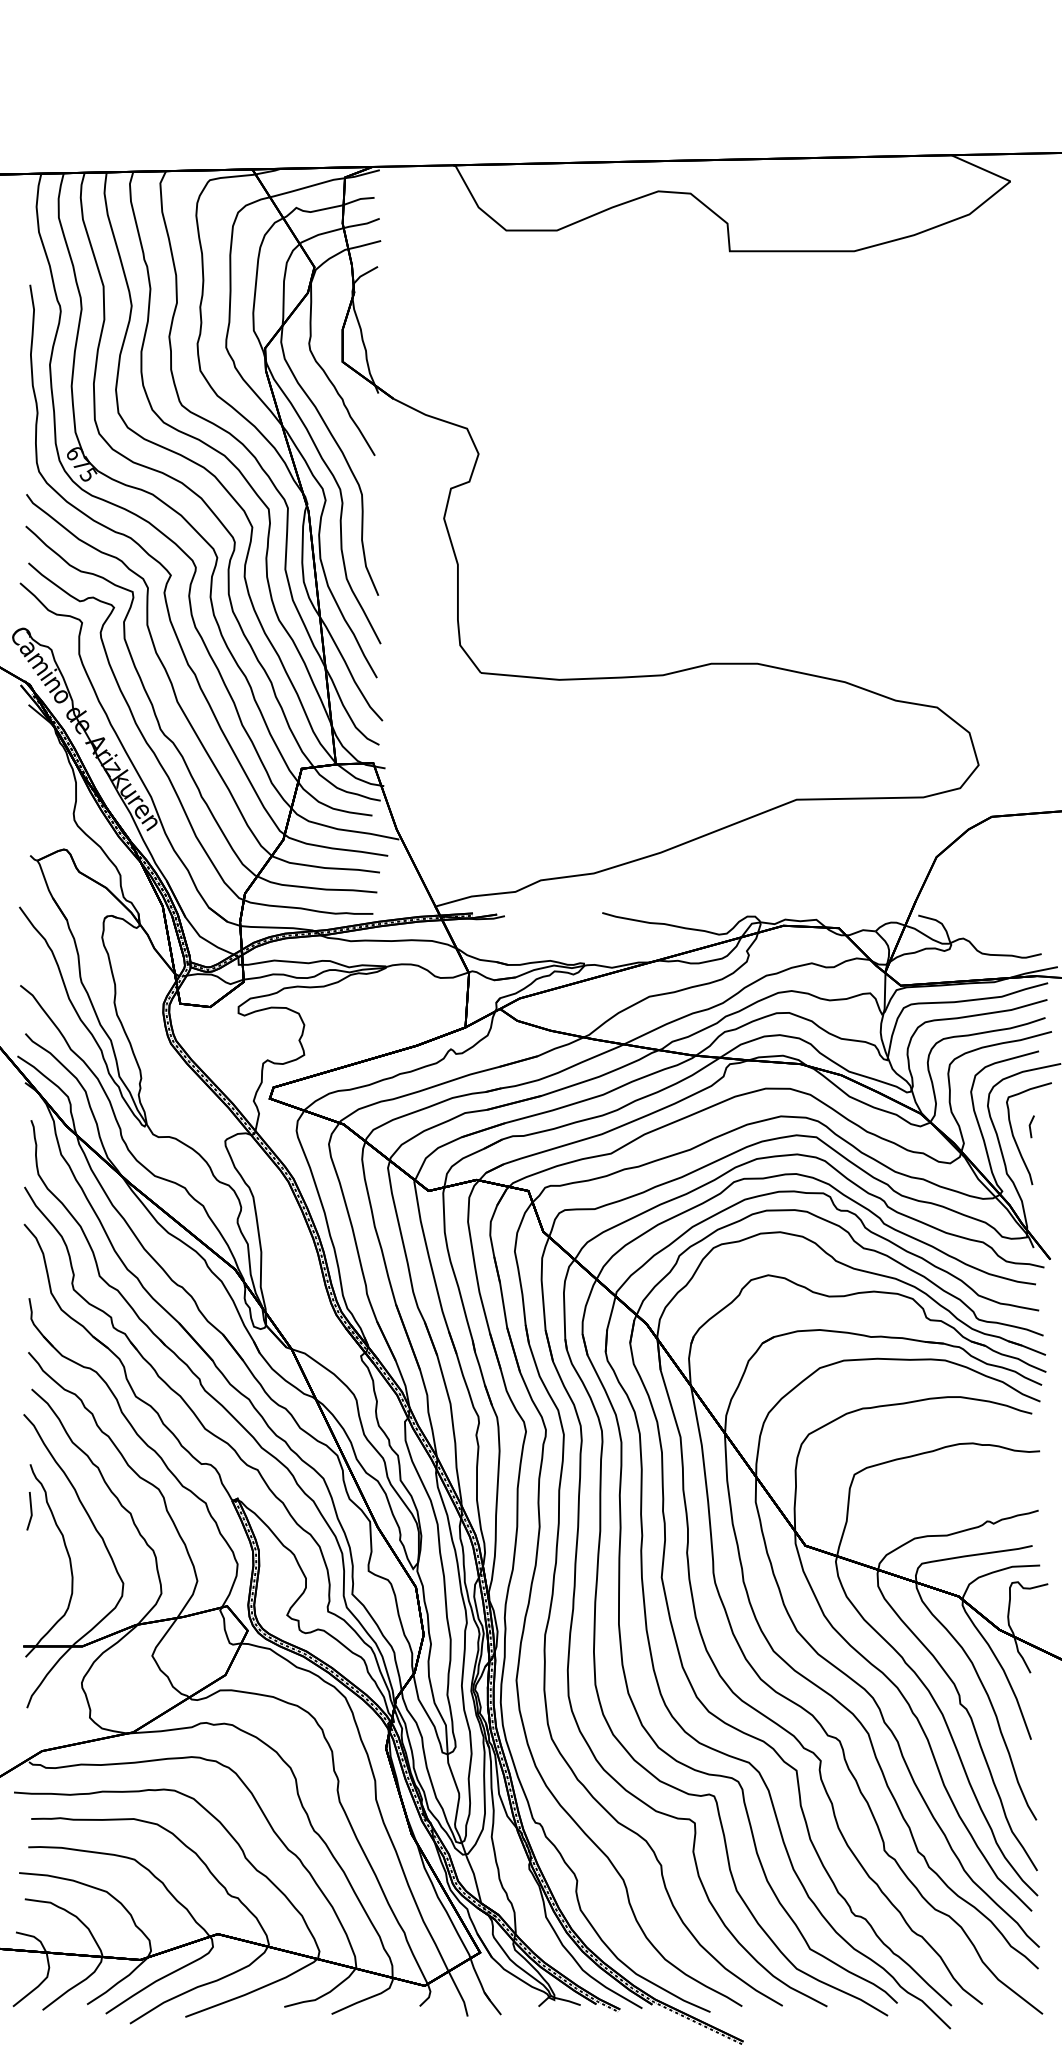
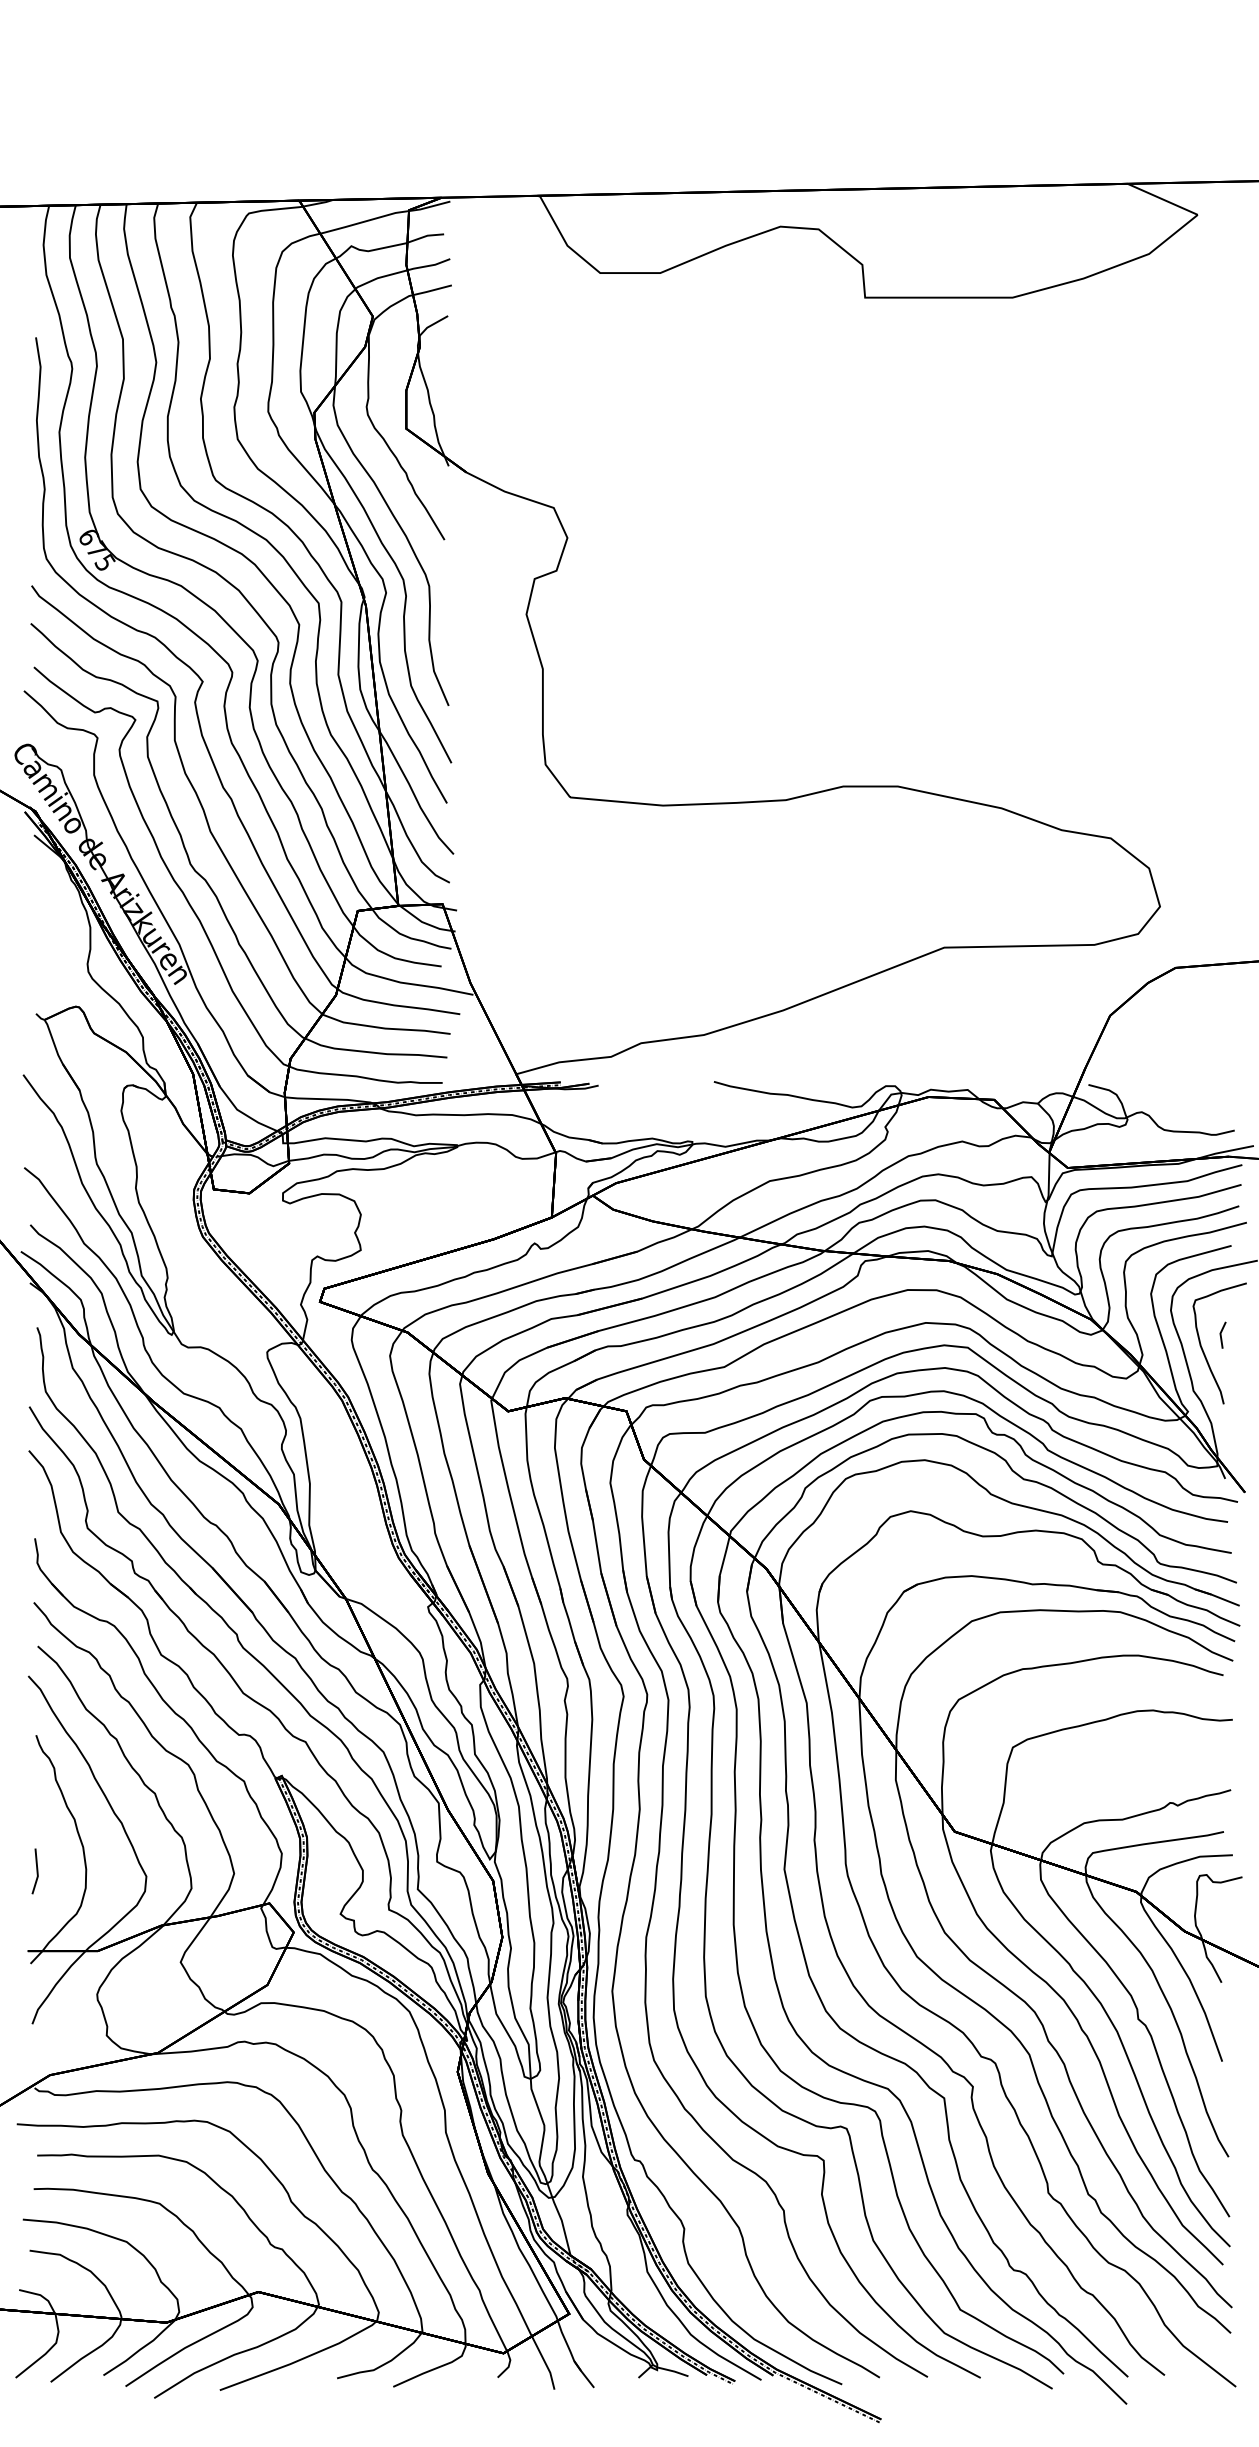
line: (30, 1511) -> (36, 1871), moved

